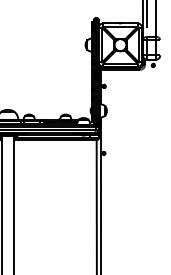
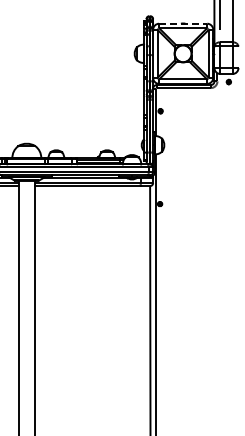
line: (120, 23) -> (183, 23), solid -> dashed

